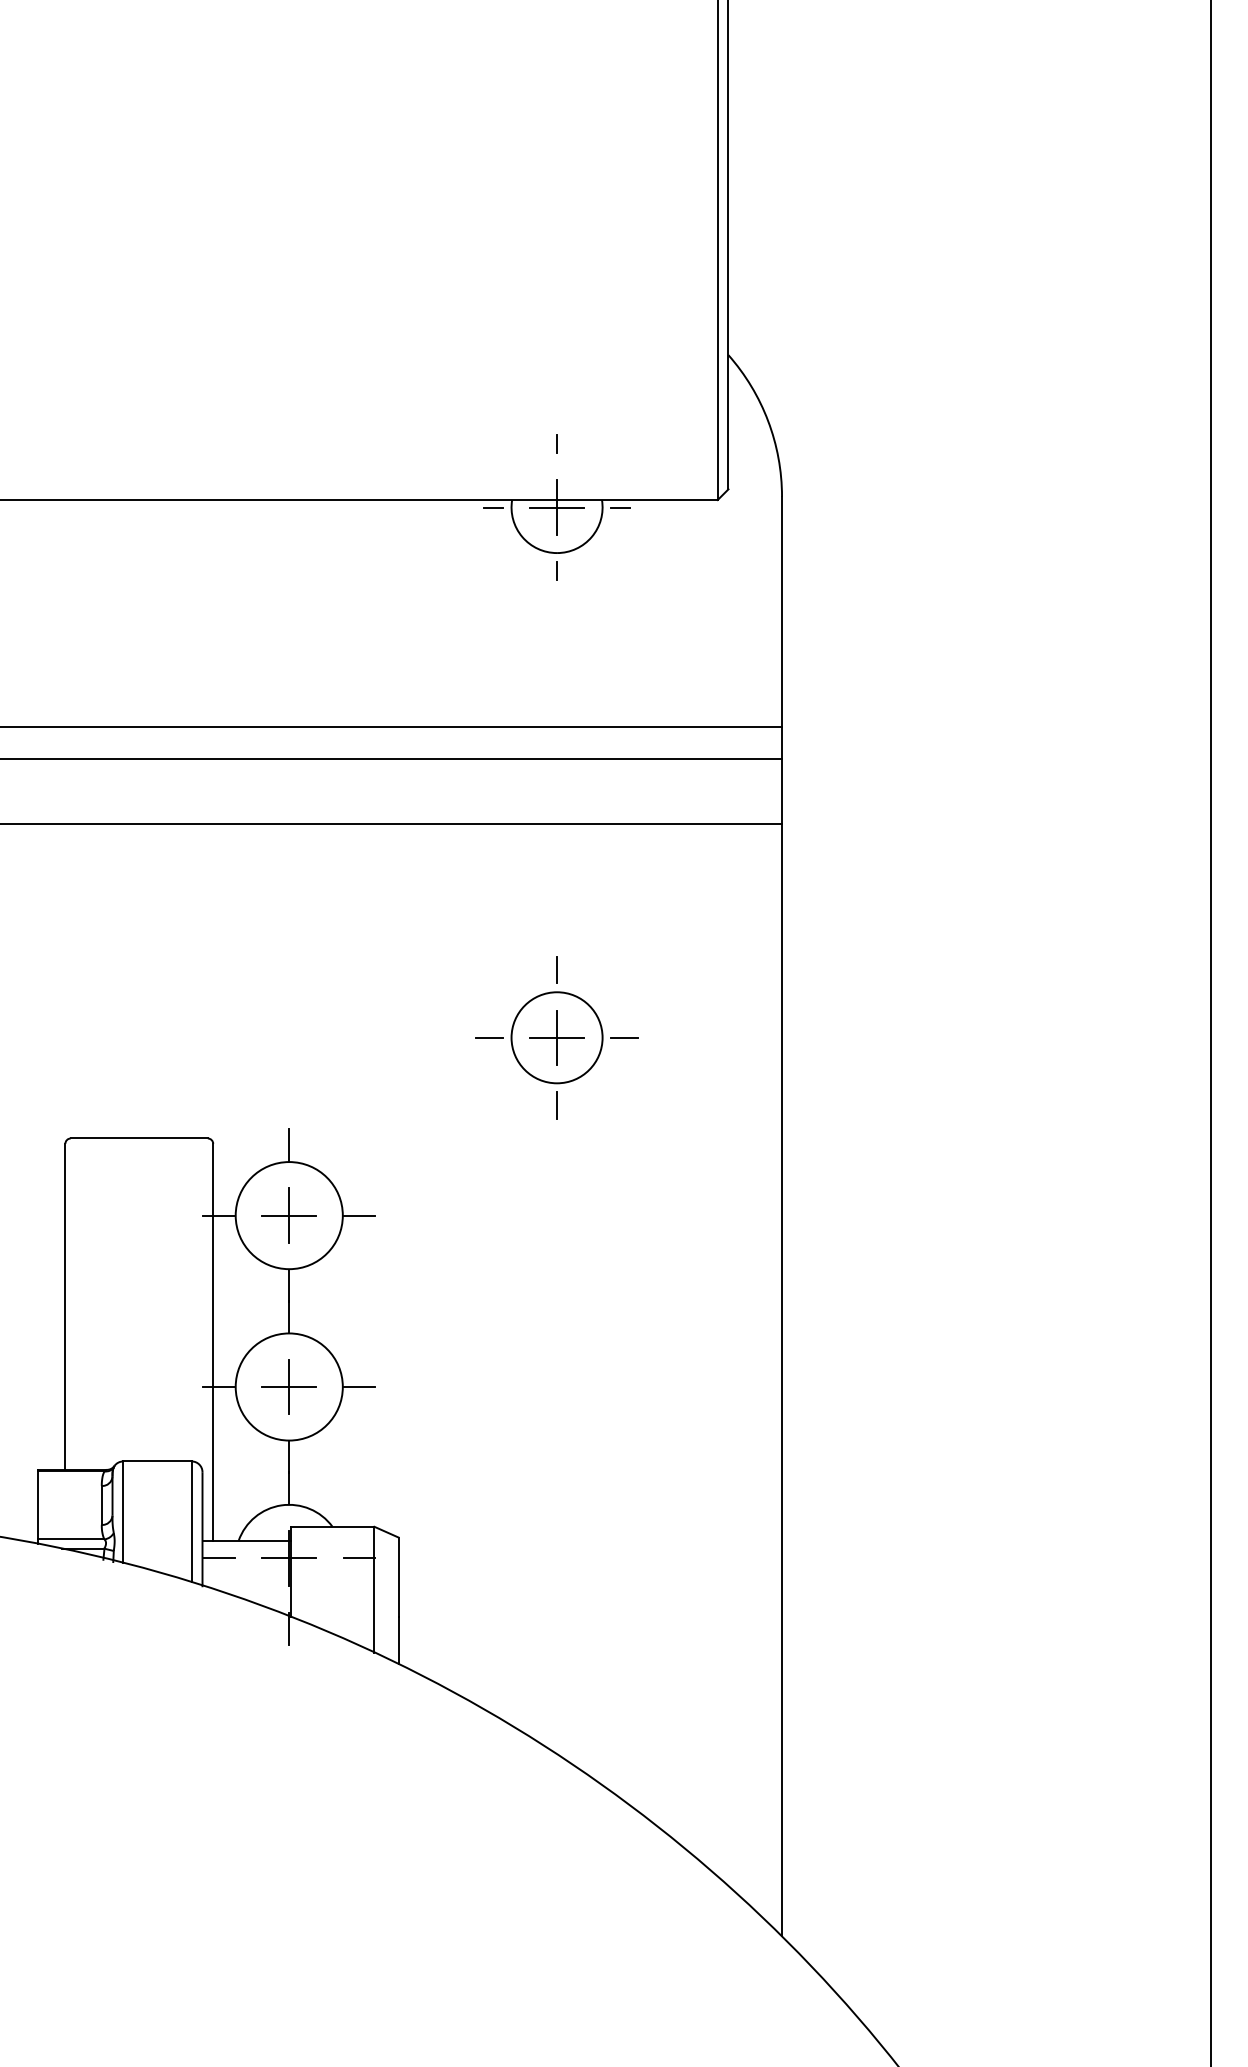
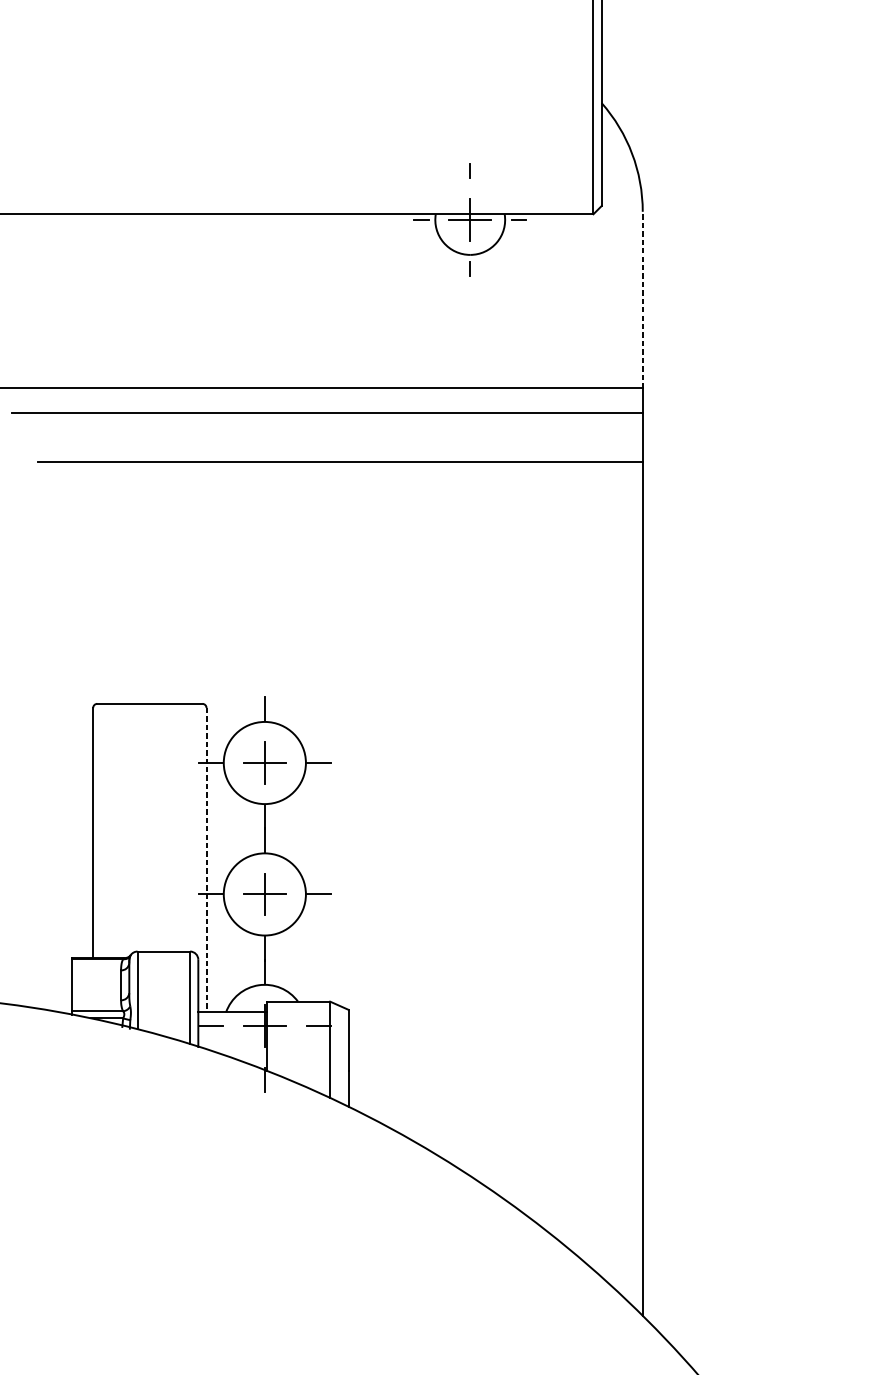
line: (782, 611) -> (643, 299), solid -> dashed
part: (556, 1037) -> (469, 626), removed
line: (213, 1342) -> (206, 860), solid -> dashed

